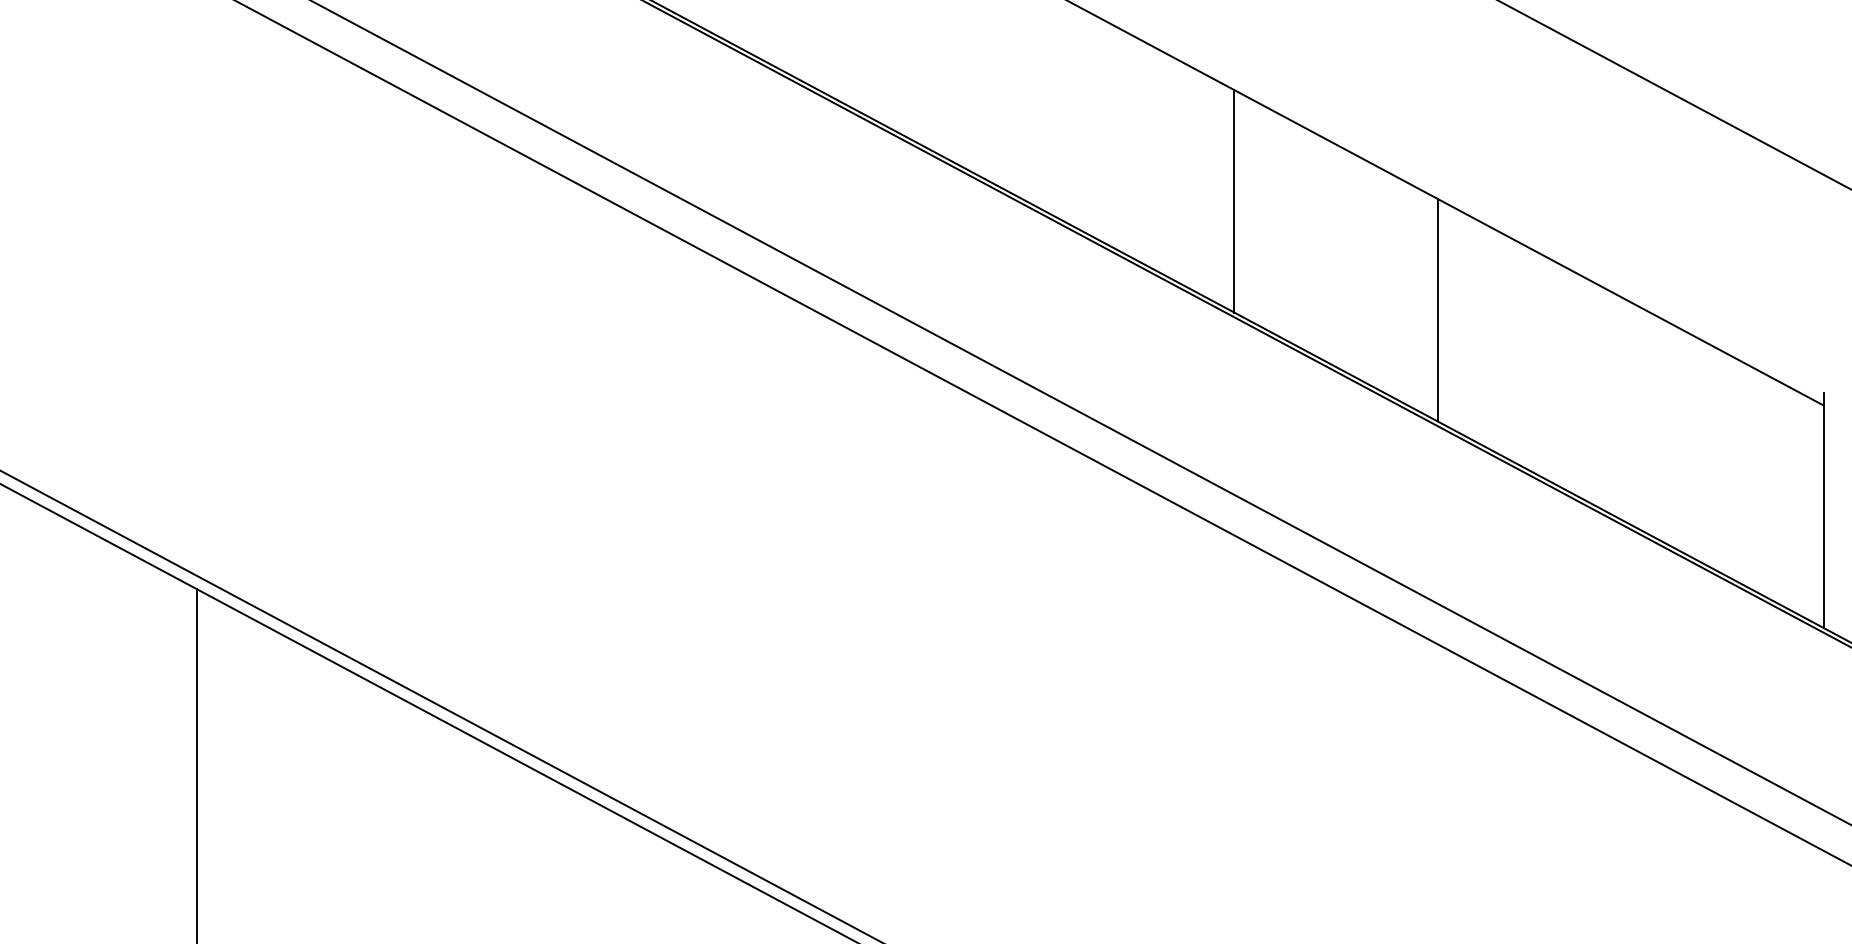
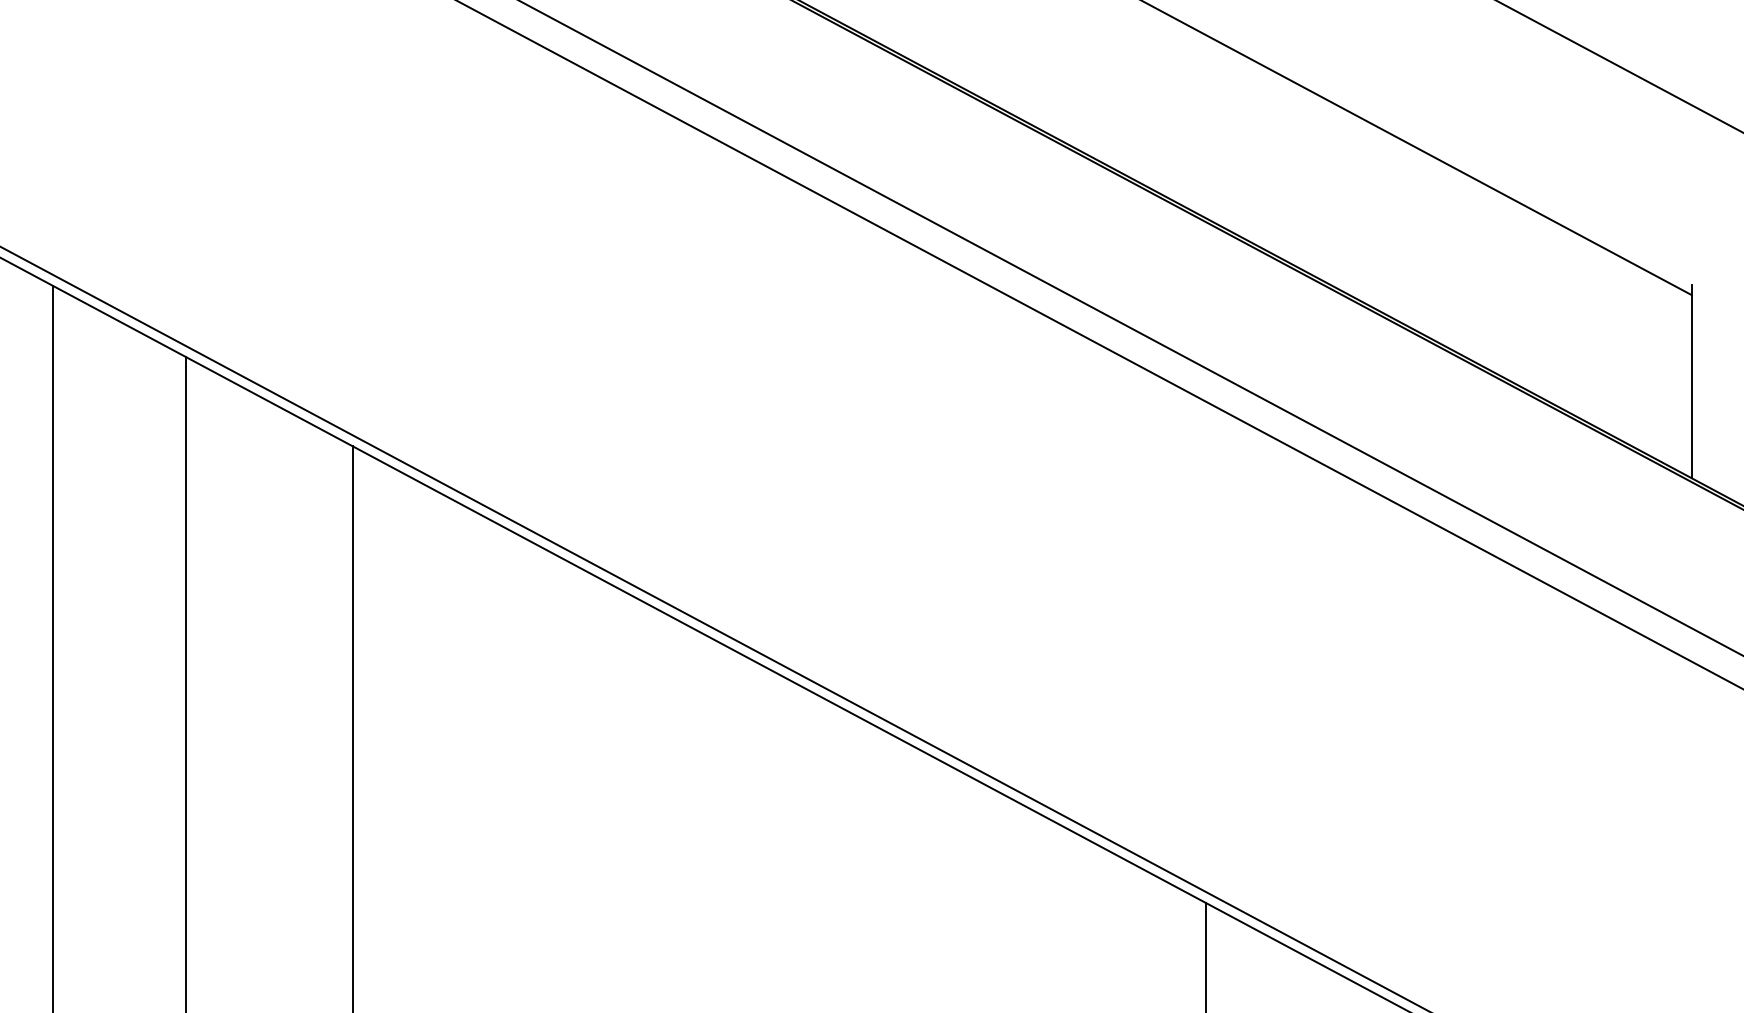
line: (1234, 200) -> (1206, 126), removed
line: (1437, 310) -> (1373, 216), removed

